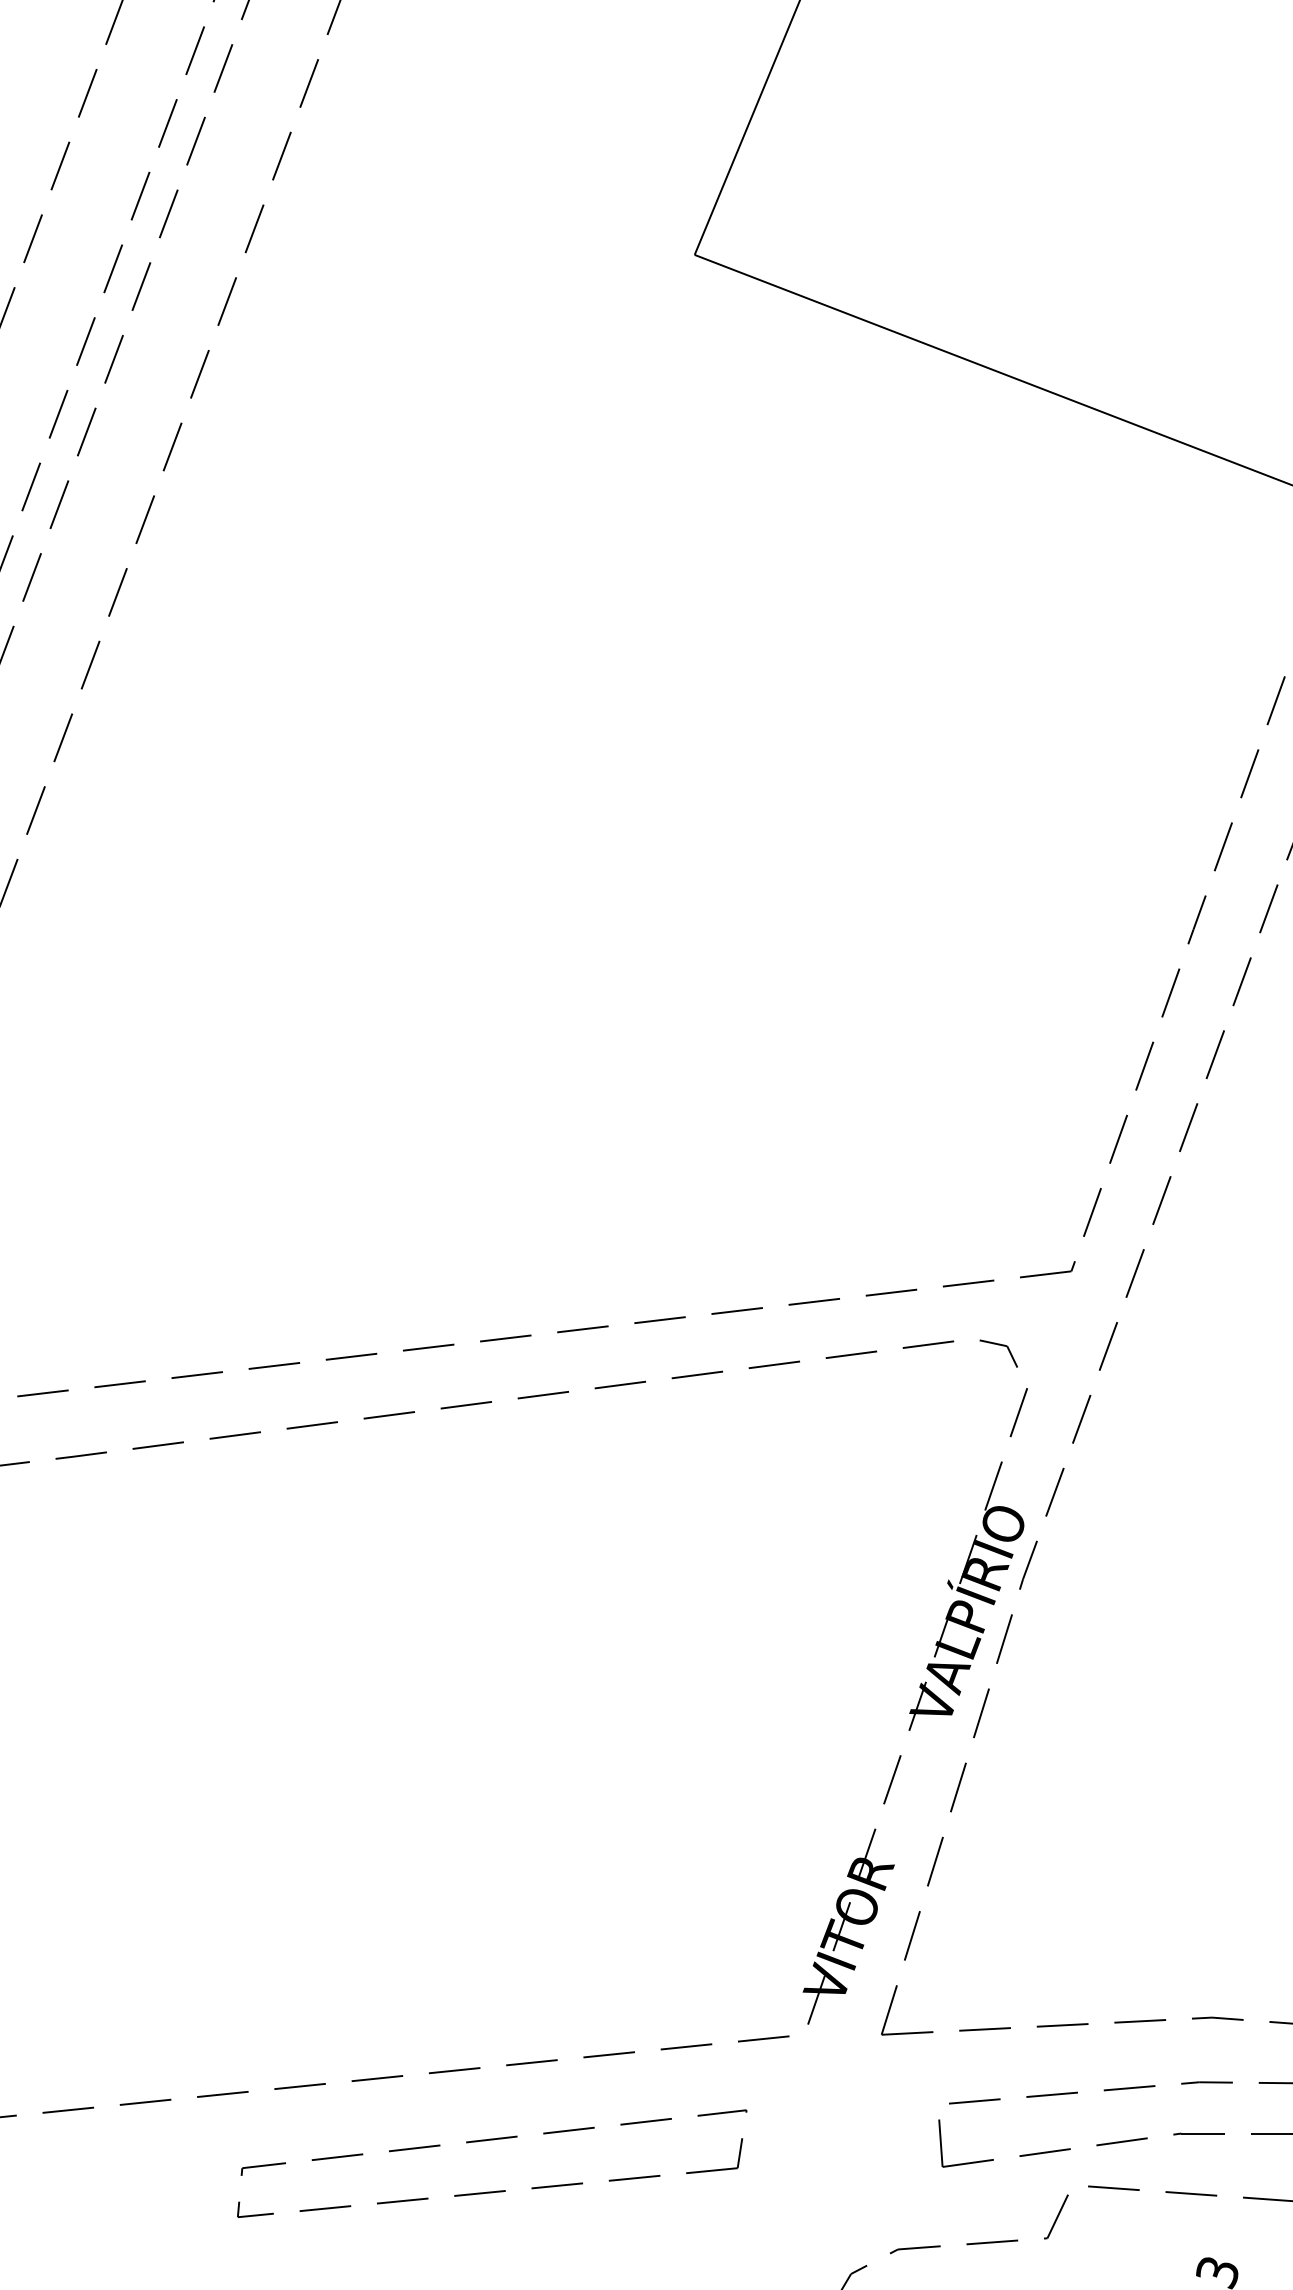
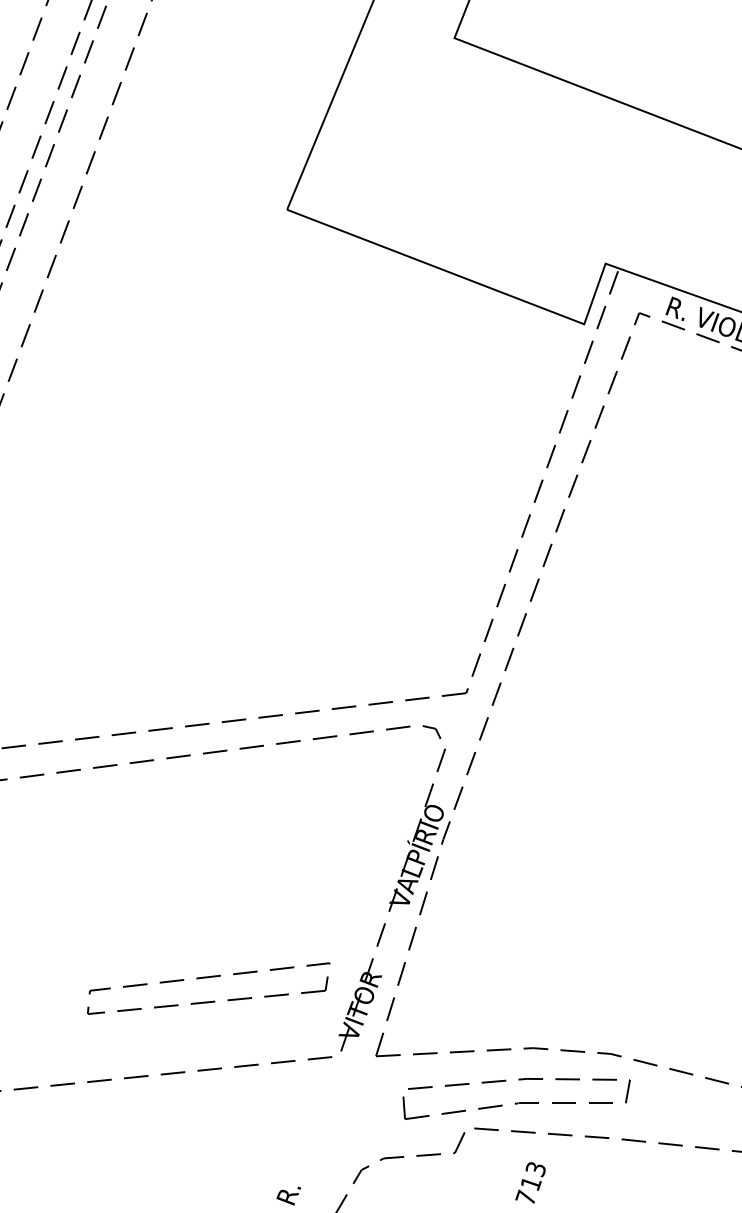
part: (489, 2142) -> (207, 978), moved

